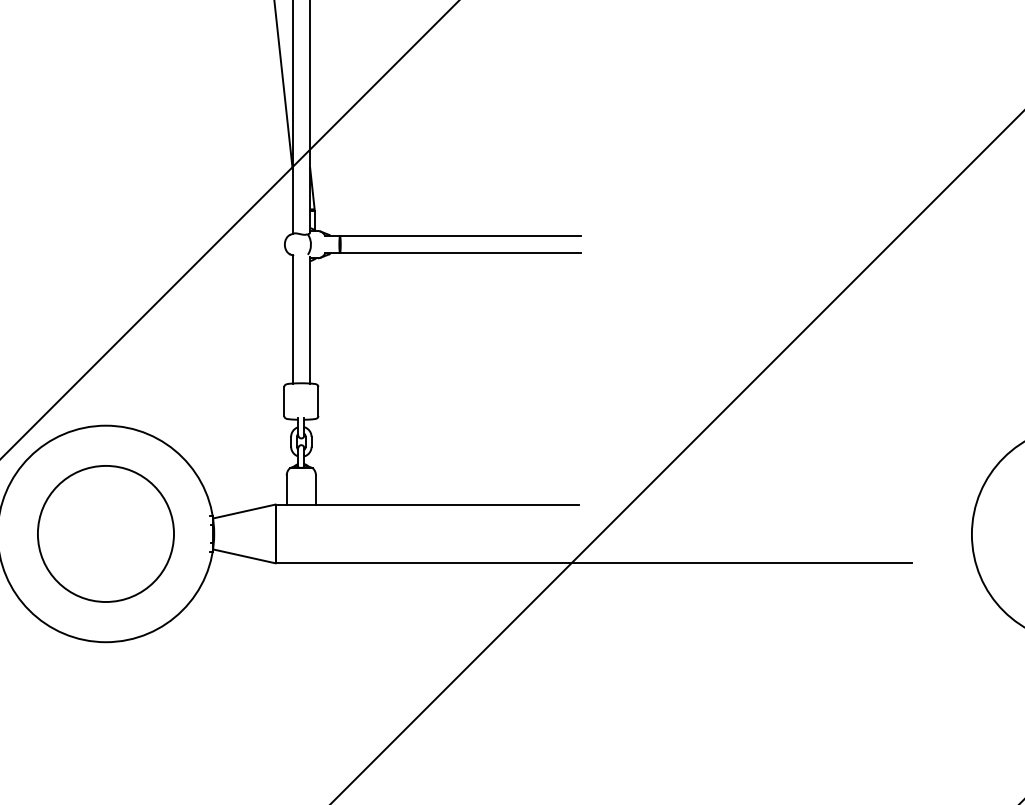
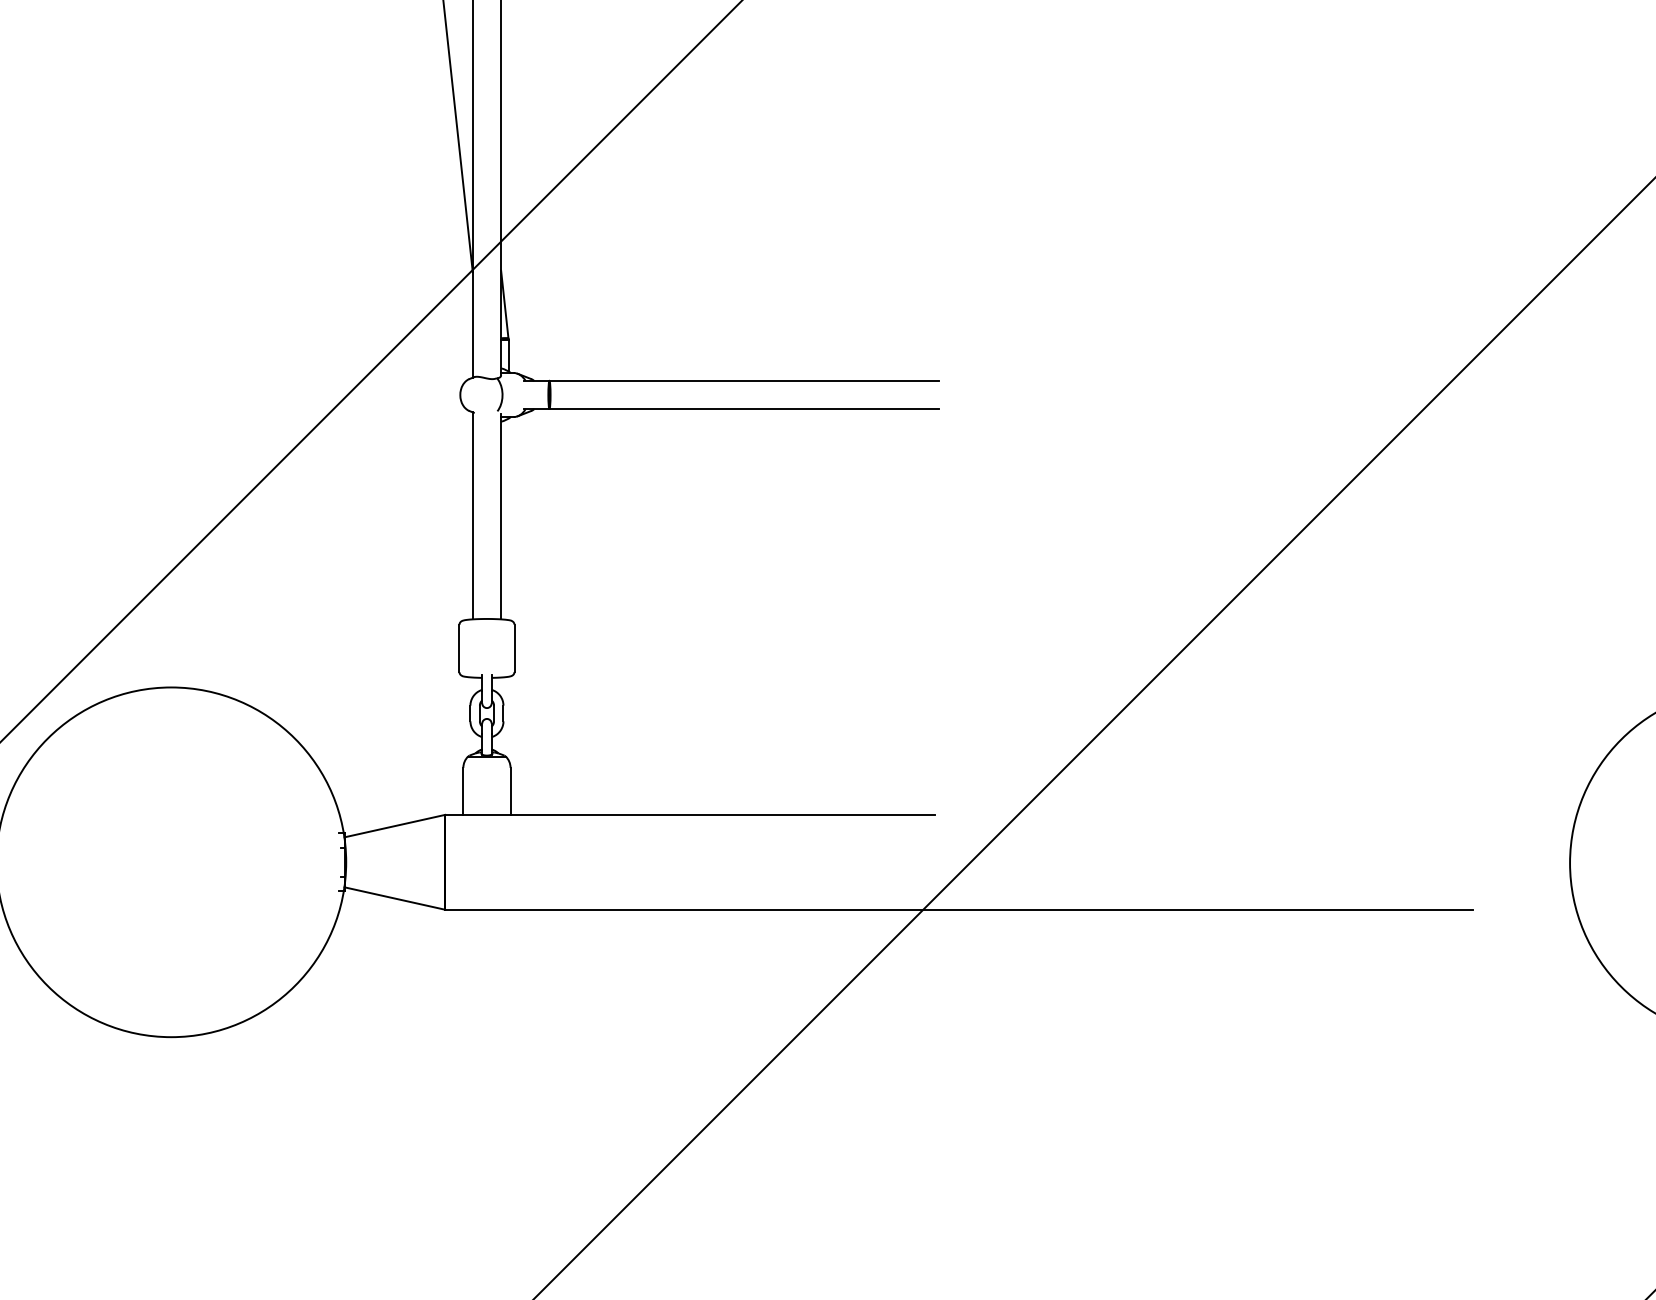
circle: (105, 533) -> (170, 861), removed

